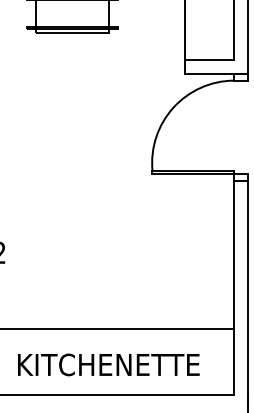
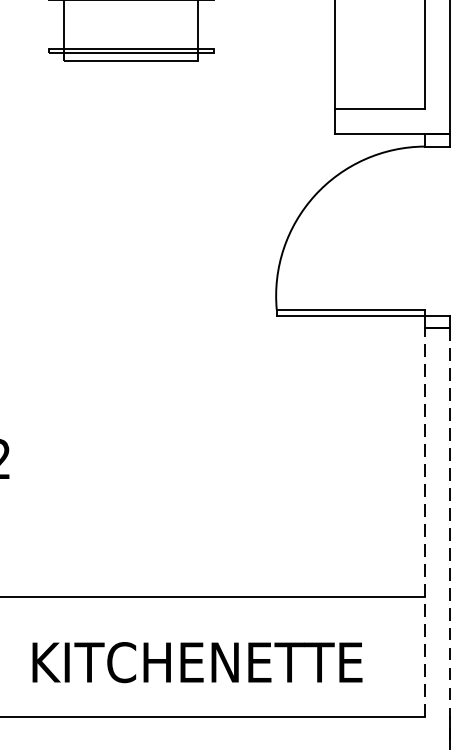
line: (234, 287) -> (425, 522), solid -> dashed
line: (247, 294) -> (449, 534), solid -> dashed

